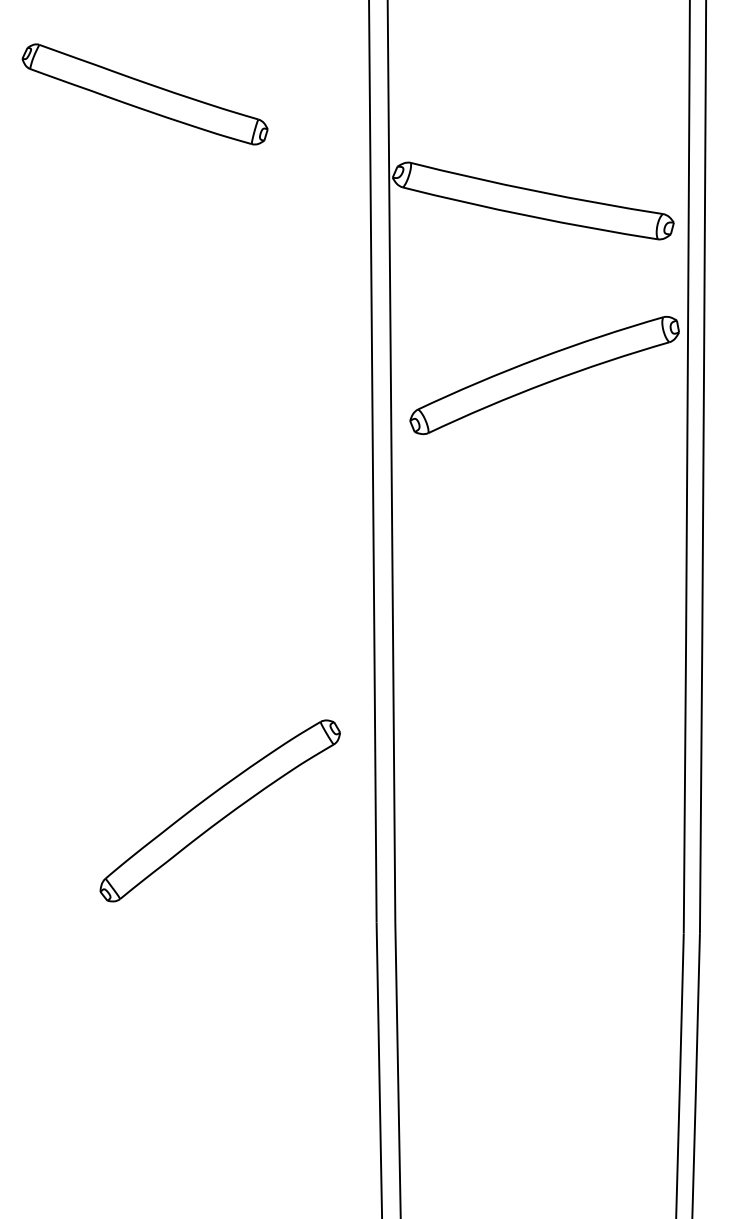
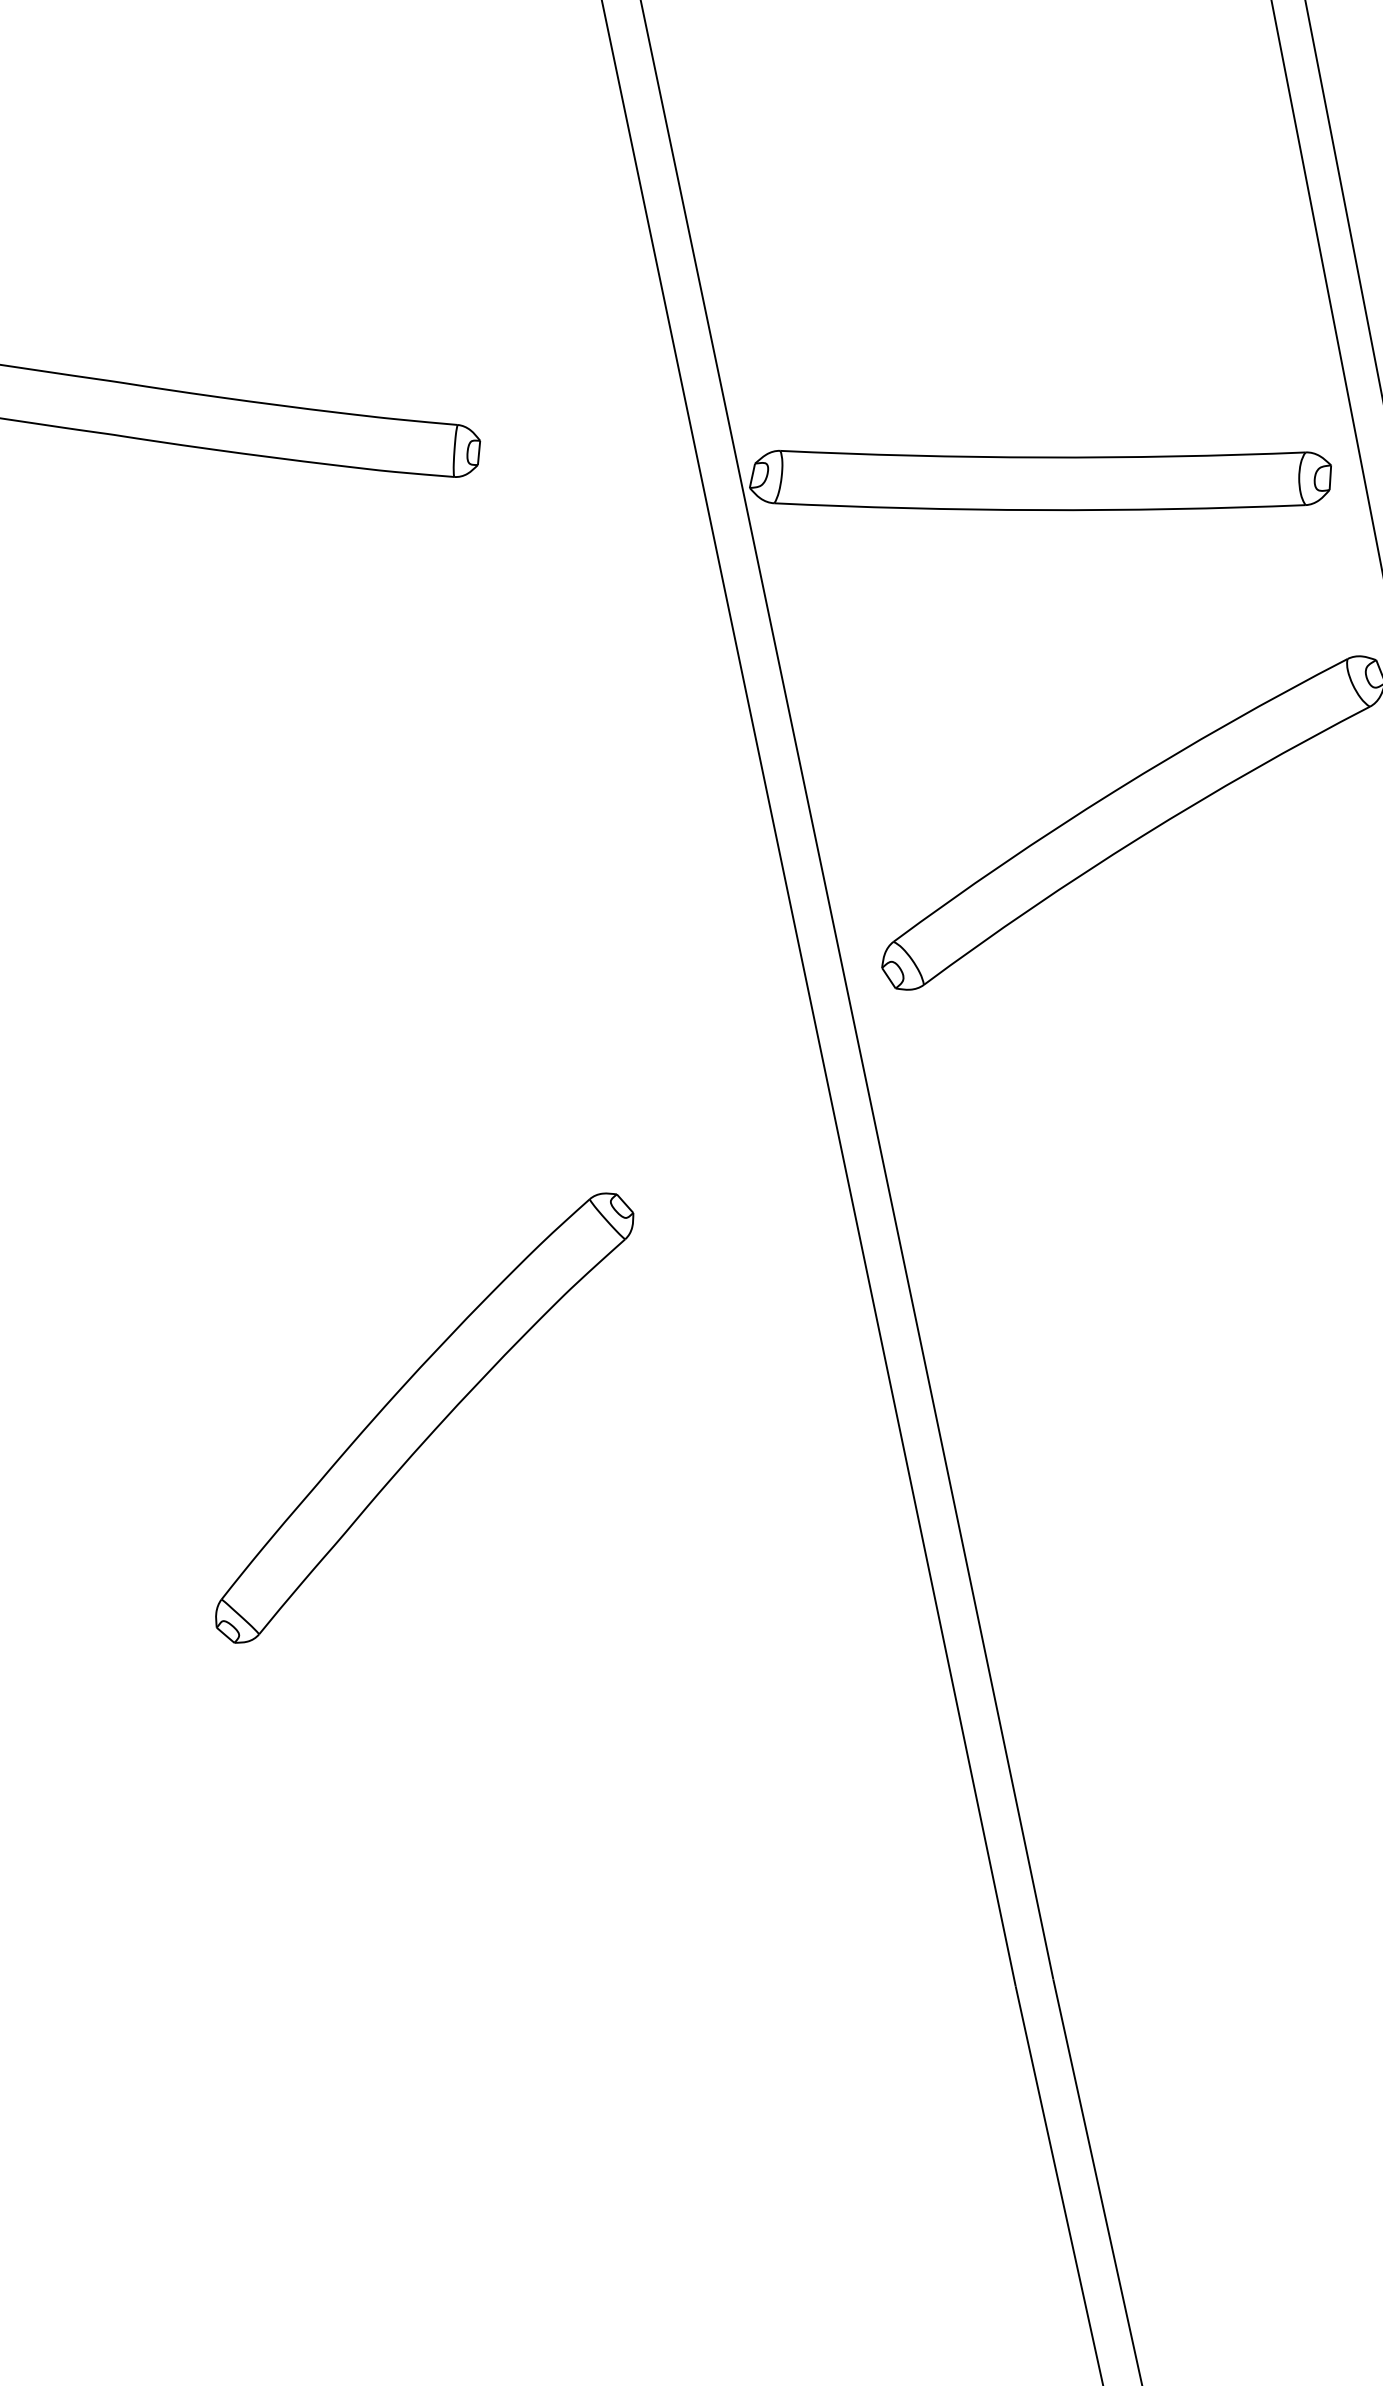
part: (219, 810) -> (422, 1417), moved

